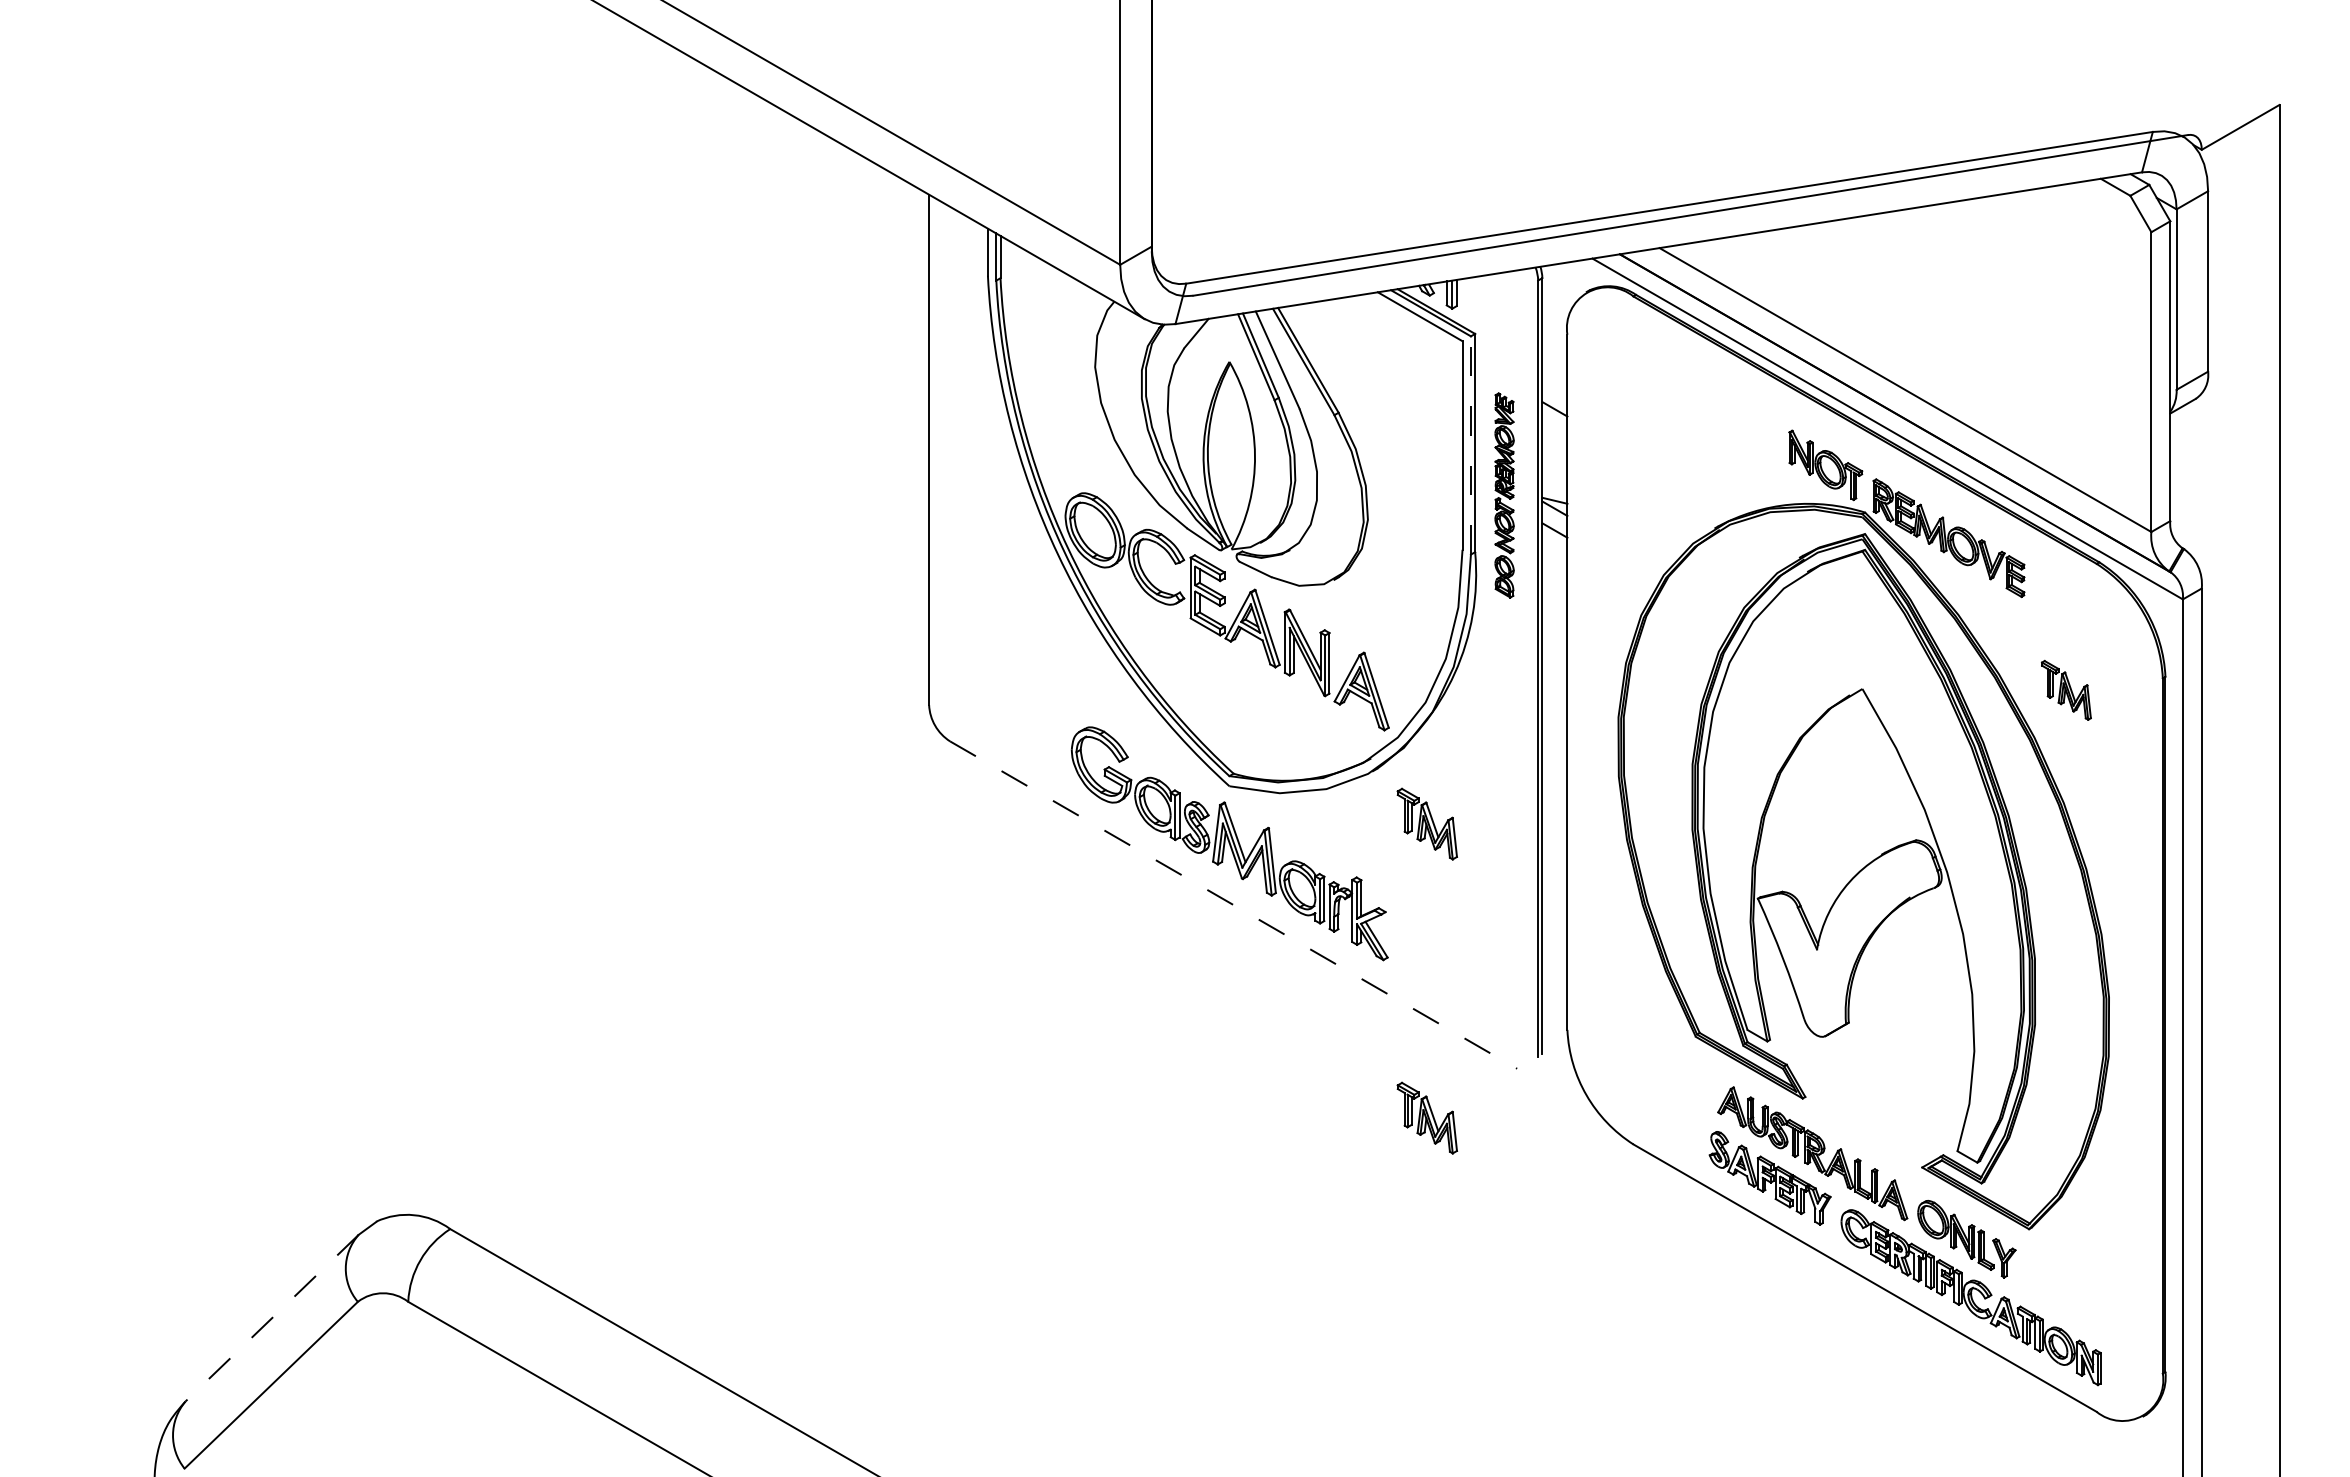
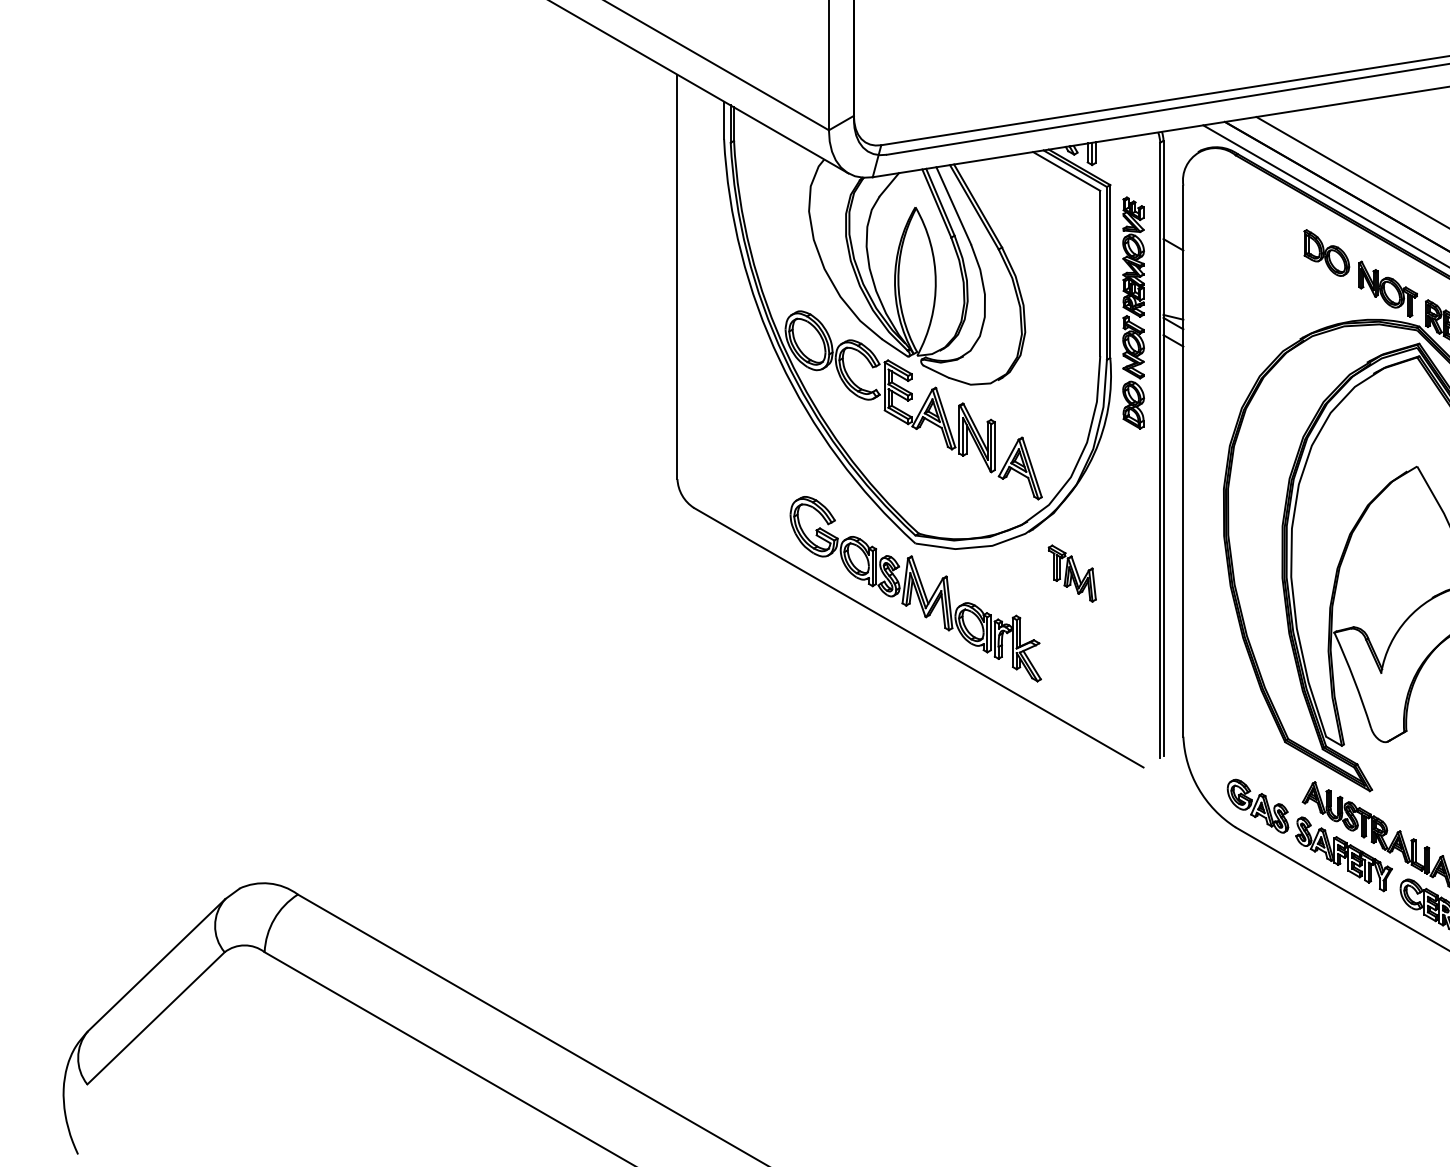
part: (1748, 419) -> (1326, 252), added
line: (1470, 444) -> (1106, 272), dashed -> solid
part: (1504, 495) -> (1133, 313), size x1.43
line: (1234, 905) -> (919, 638), dashed -> solid
part: (1426, 1117) -> (1071, 806), removed
part: (1661, 1117) -> (1257, 806), added
line: (271, 1318) -> (156, 965), dashed -> solid

